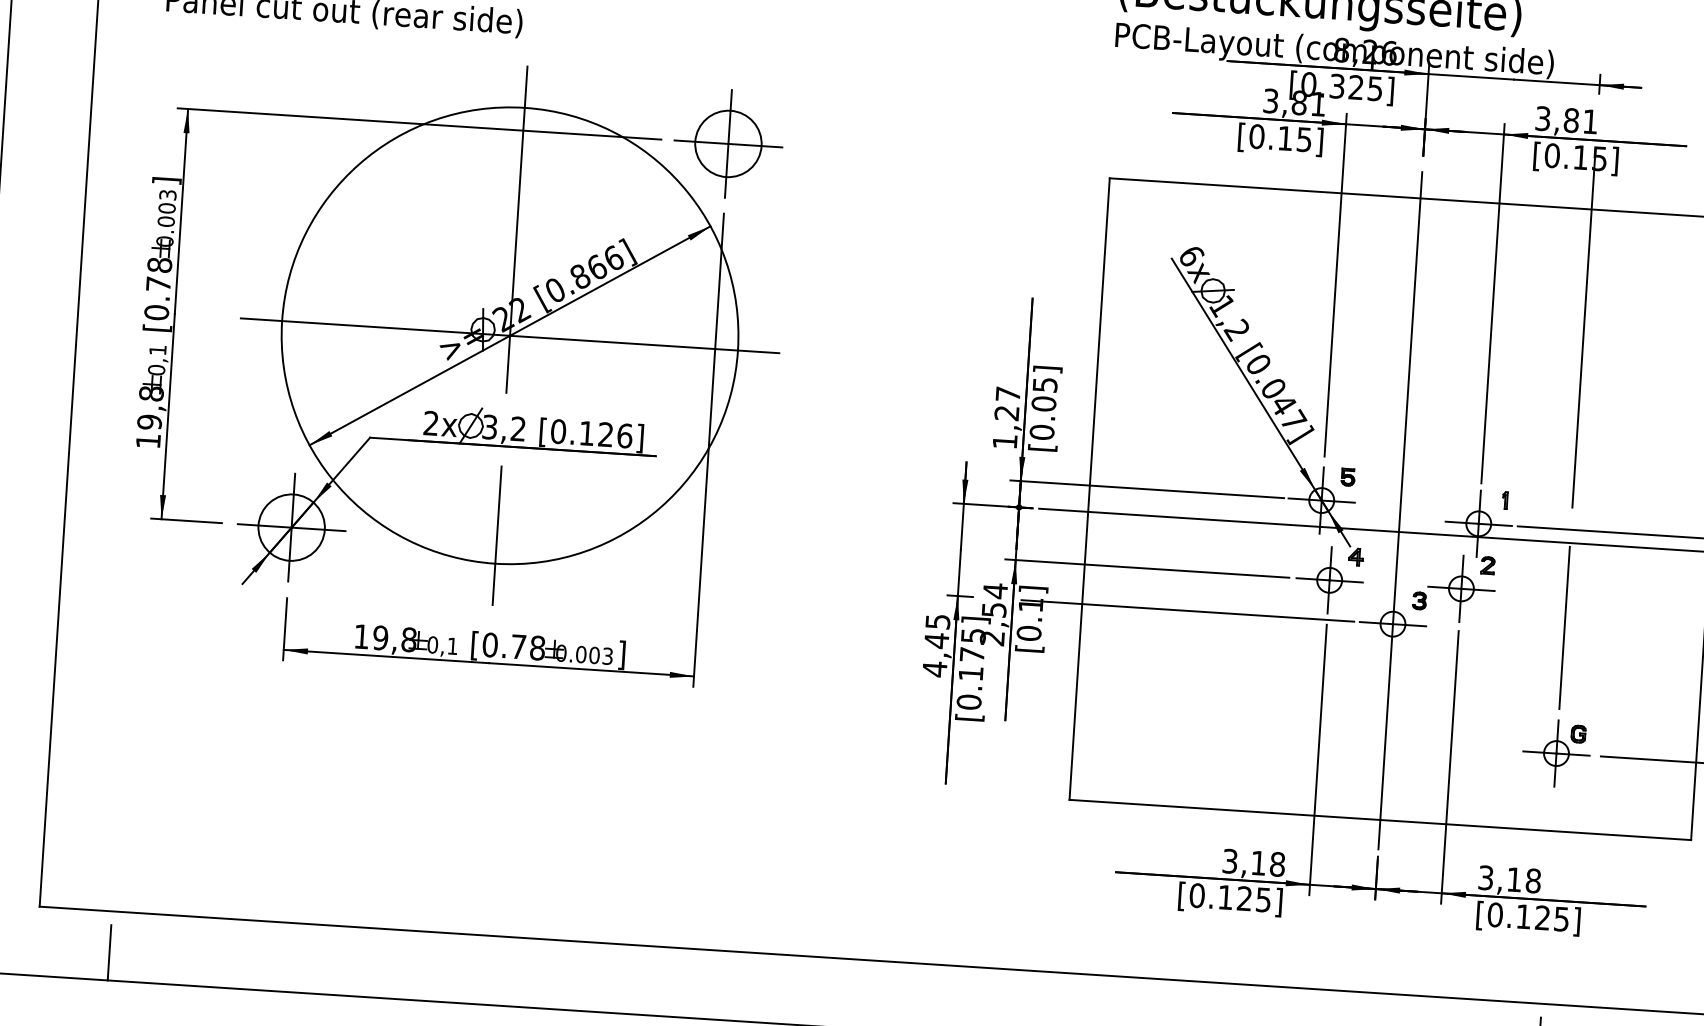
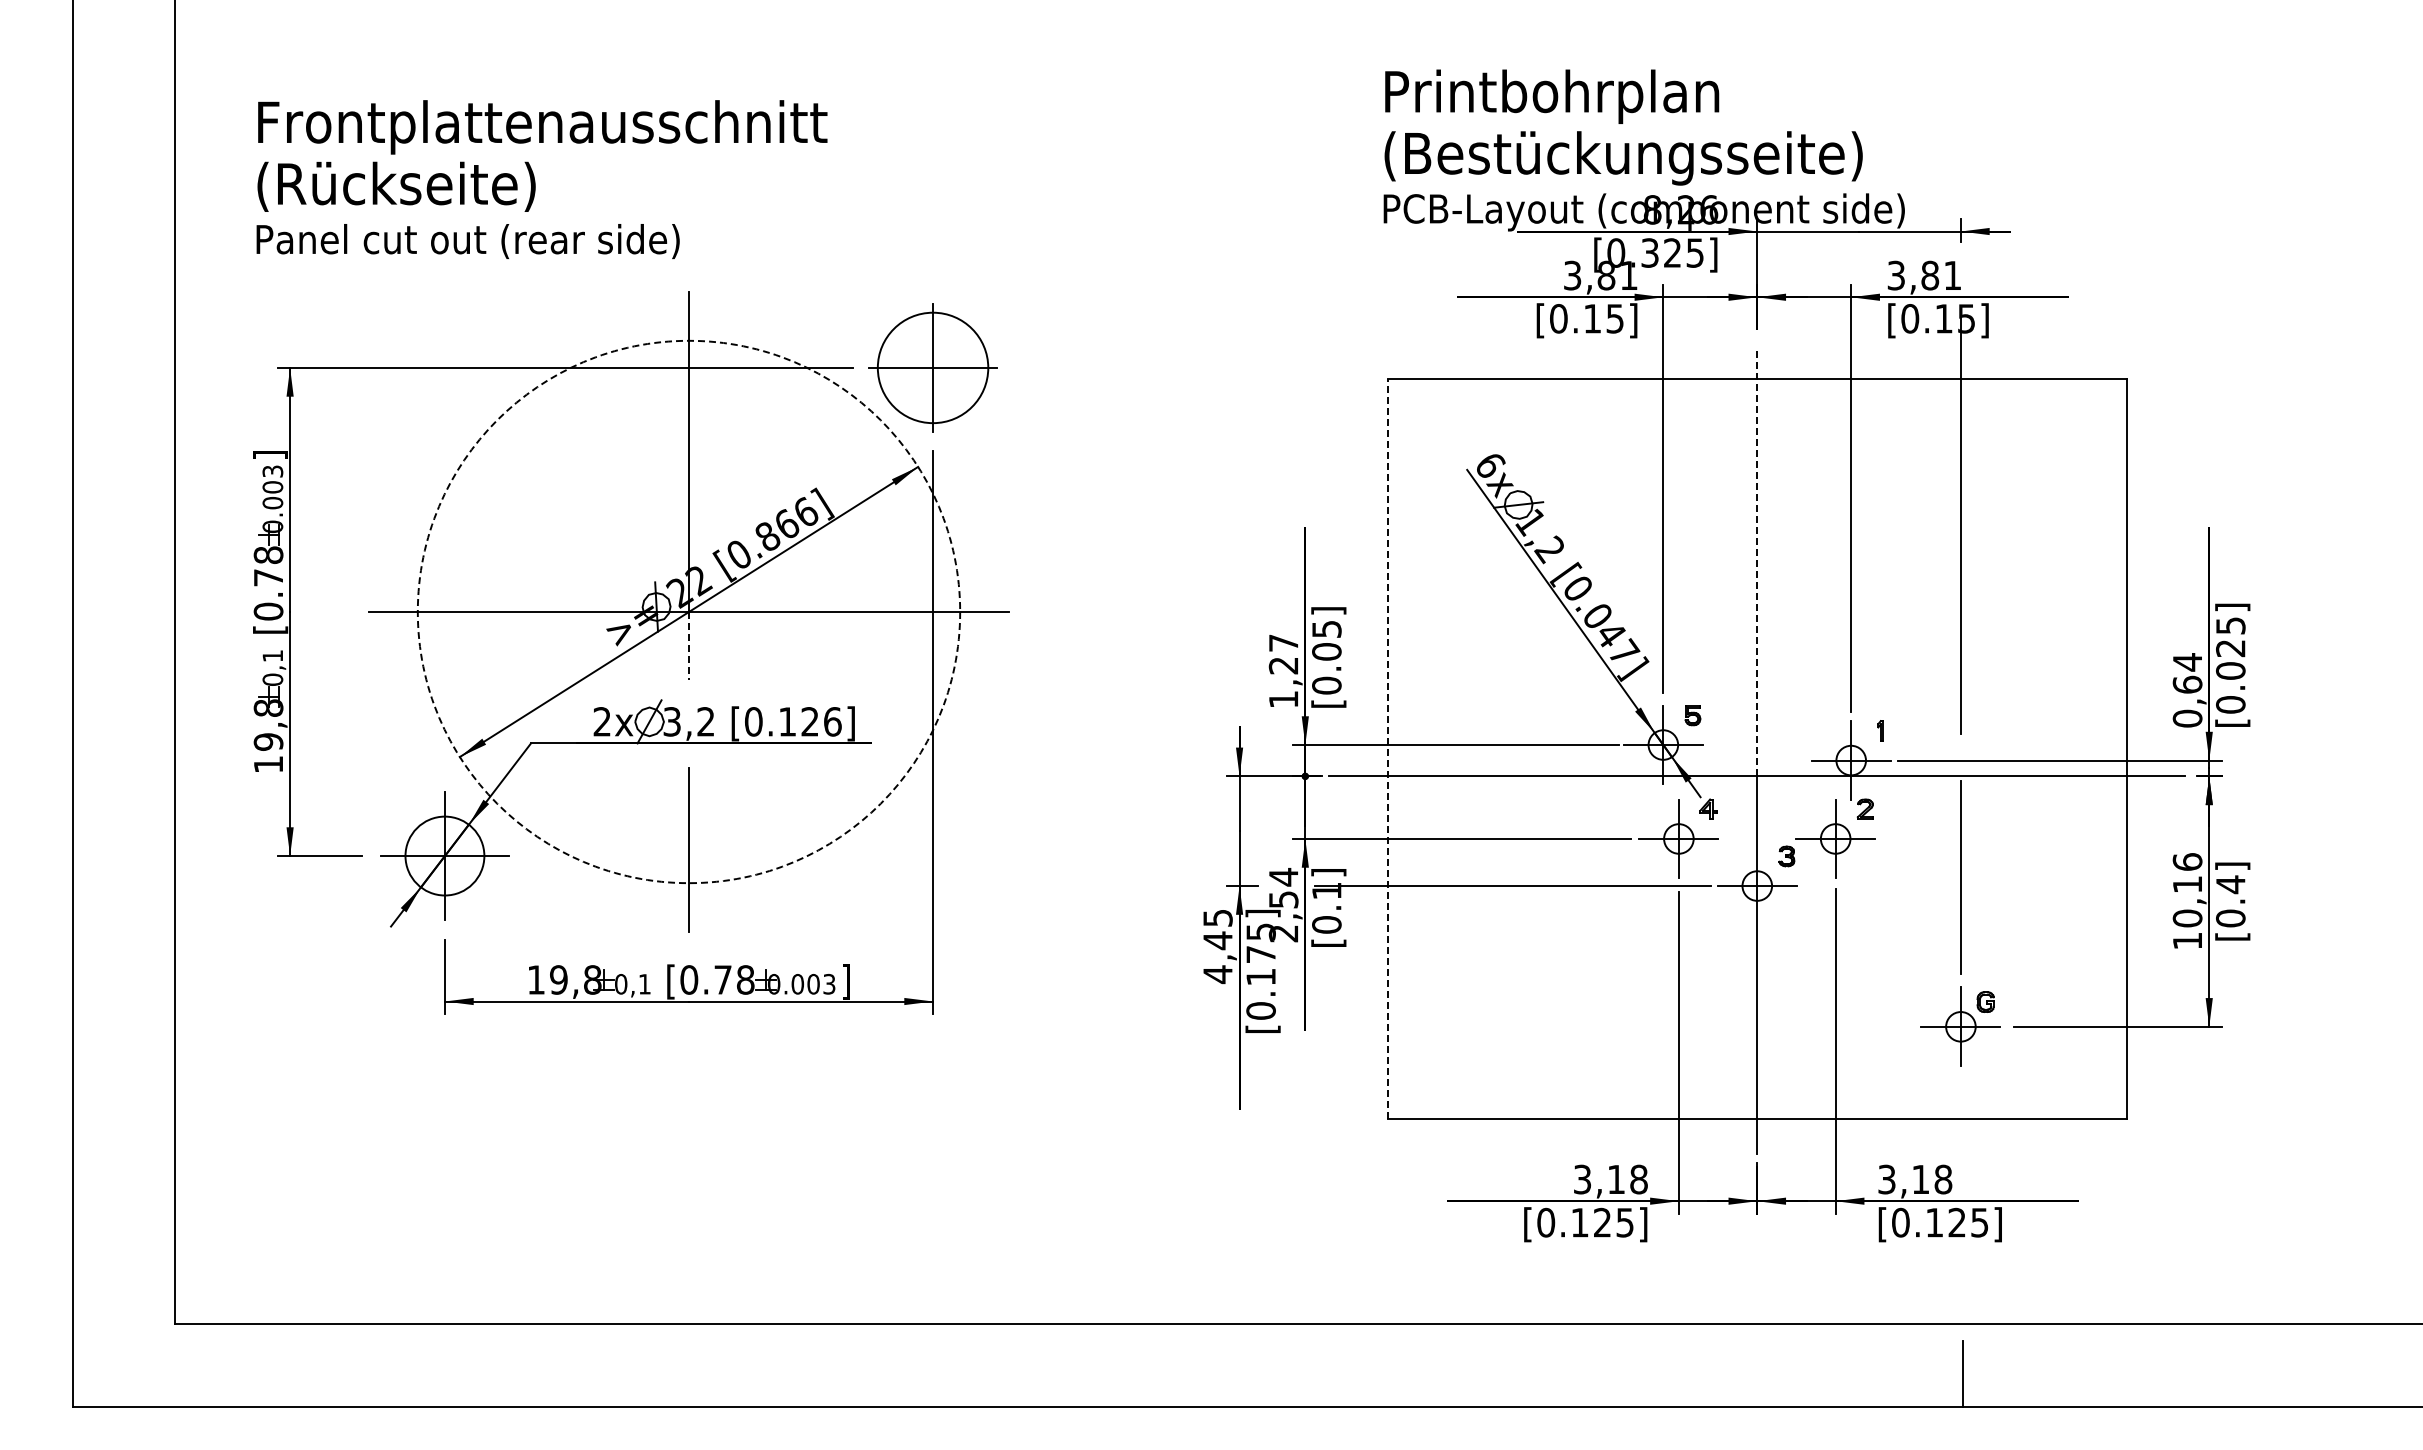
circle: (727, 143) -> (932, 367), size x1.4
circle: (509, 335) -> (688, 611), solid -> dashed
line: (1410, 351) -> (1757, 561), solid -> dashed
line: (508, 363) -> (689, 645), solid -> dashed
line: (1089, 489) -> (1387, 749), solid -> dashed
line: (109, 952) -> (261, 1373), removed

